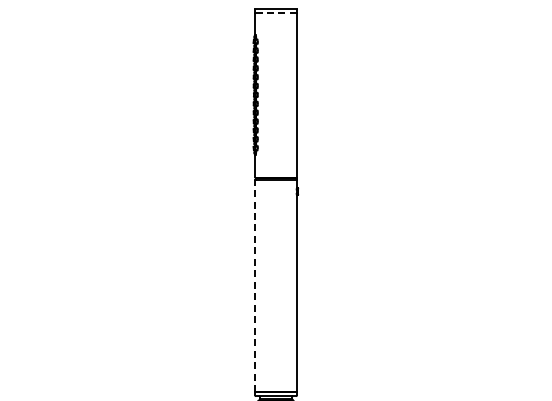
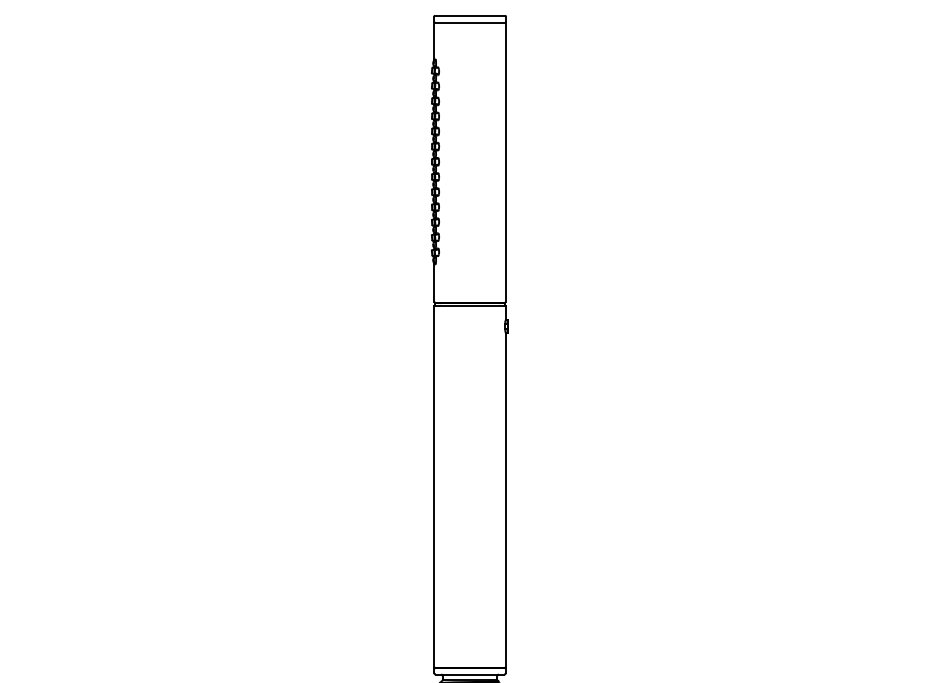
line: (276, 13) -> (470, 23), dashed -> solid
line: (255, 285) -> (435, 486), dashed -> solid

